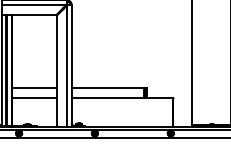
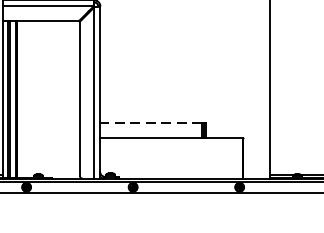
line: (34, 87) -> (48, 122), removed
line: (107, 87) -> (150, 122), solid -> dashed
line: (34, 98) -> (48, 138), removed

